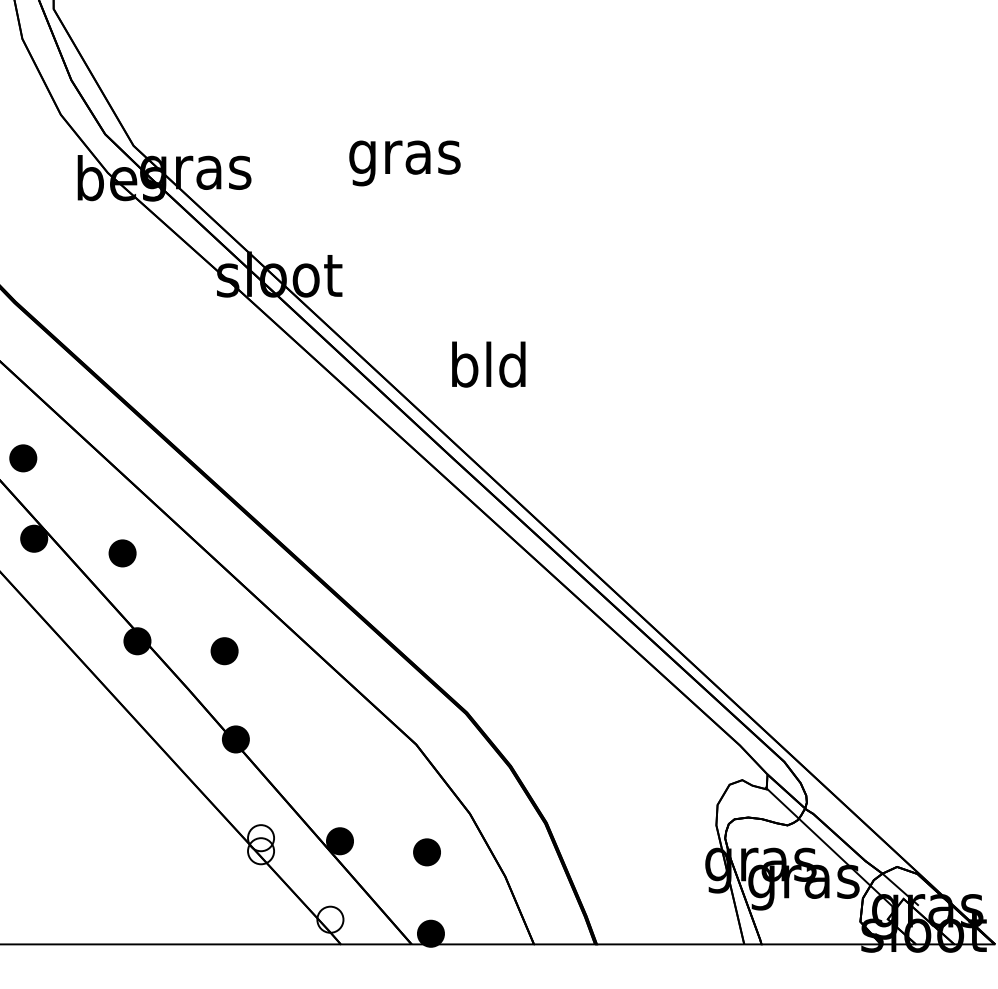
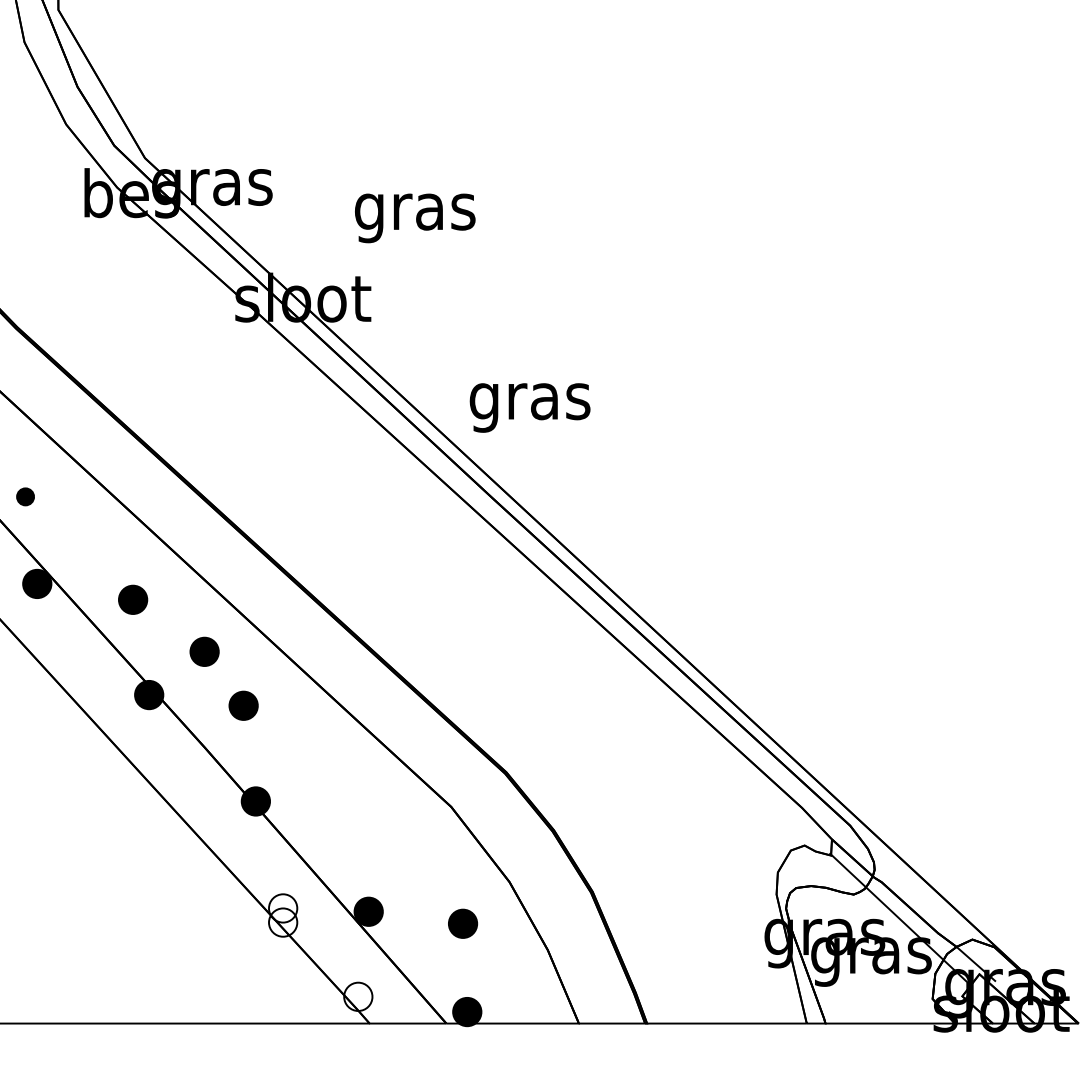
text: (404, 163) -> (414, 218), moved
text: (488, 370) -> (529, 401), bld -> gras
part: (23, 458) -> (25, 496), size x0.6
part: (188, 601) -> (204, 651), added

